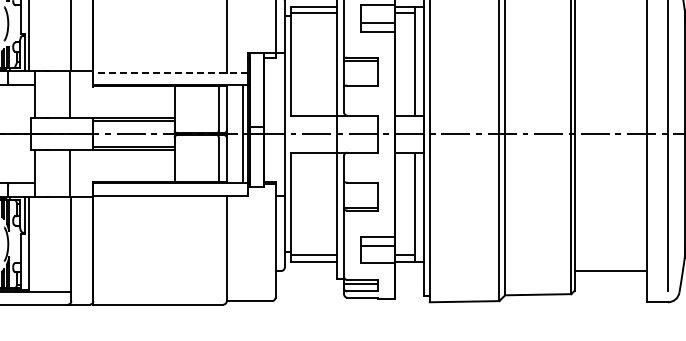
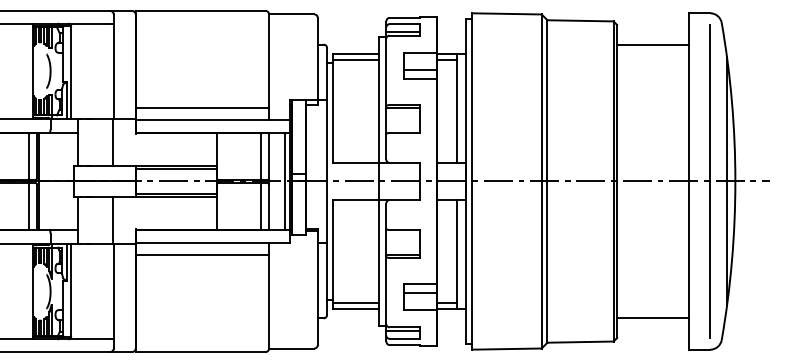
line: (160, 61) -> (202, 108), added
line: (170, 73) -> (212, 120), dashed -> solid
line: (160, 207) -> (202, 254), added

